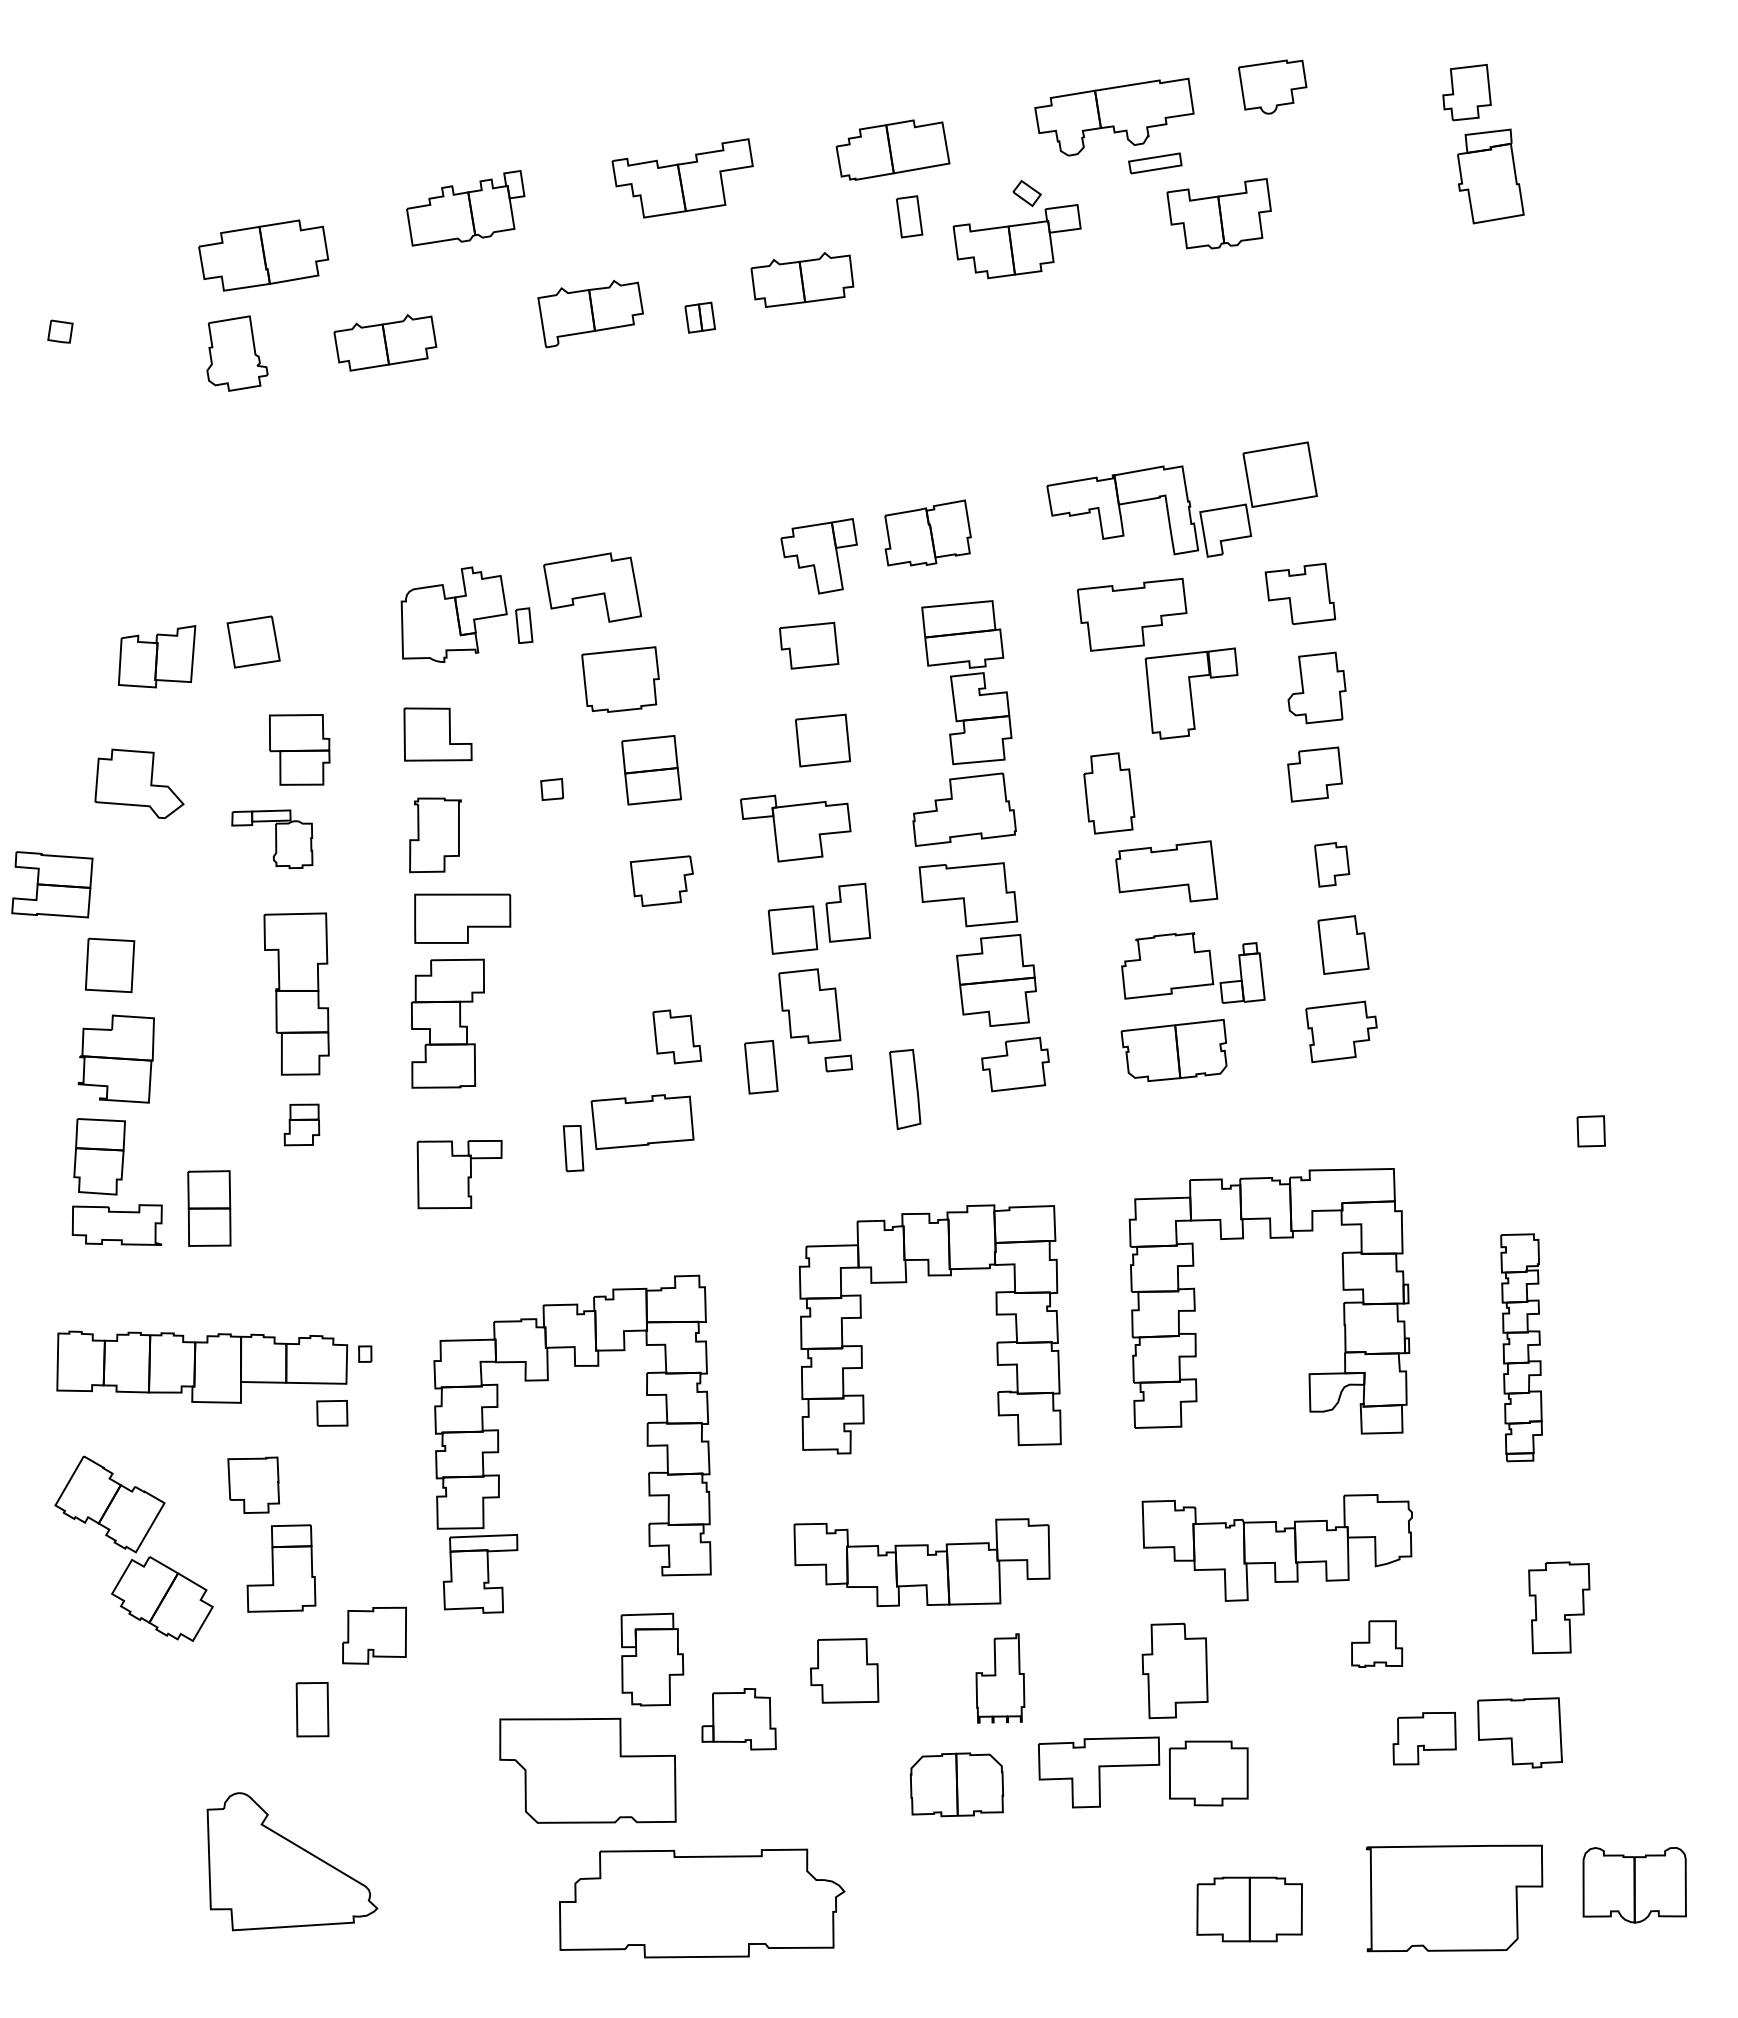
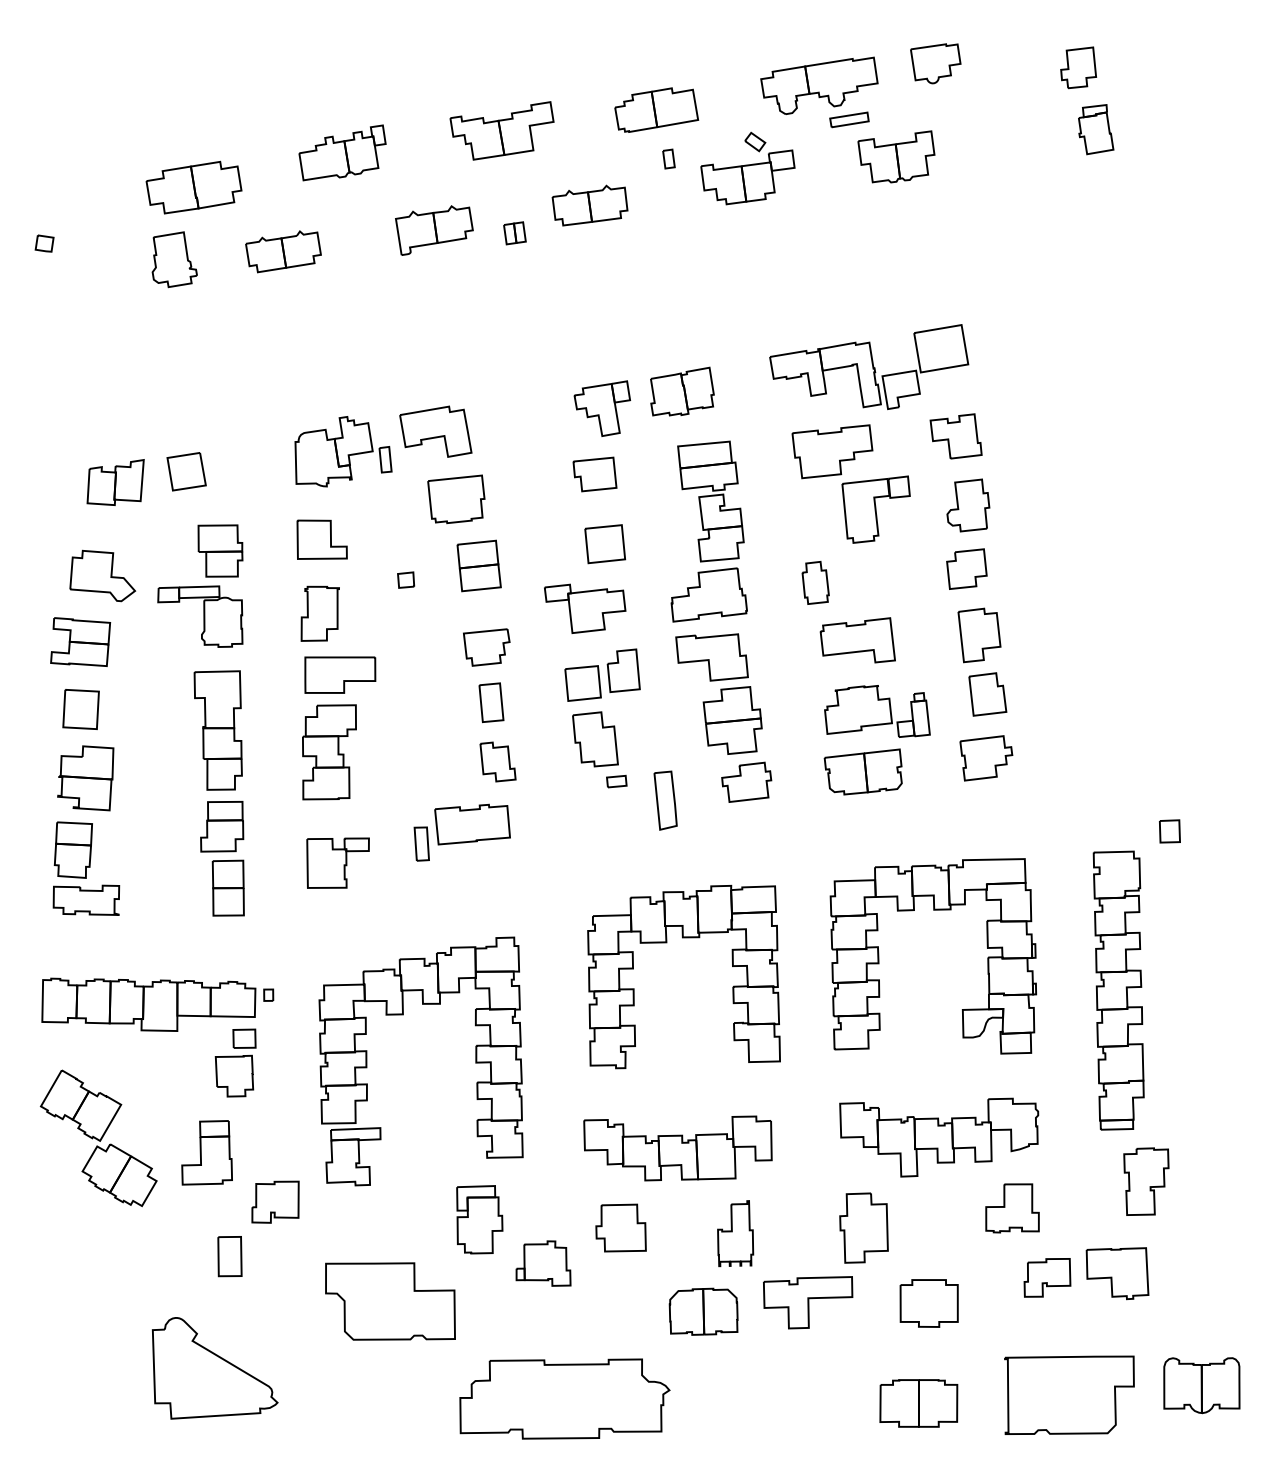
part: (1490, 176) -> (1095, 129), size x0.71
part: (909, 216) -> (668, 158), size x0.62
part: (1109, 792) -> (815, 582), size x0.71
part: (272, 839) -> (200, 616), size x1.43
part: (1331, 864) -> (978, 635), size x1.67
part: (52, 884) -> (80, 641), moved
part: (761, 1067) -> (491, 702), moved
part: (301, 1124) -> (221, 826), size x1.67
part: (209, 1208) -> (228, 888), moved
part: (1521, 1347) -> (1118, 990), size x1.67
part: (253, 1484) -> (234, 1075), moved
part: (1376, 1643) -> (1012, 1207), size x1.43
part: (587, 1770) -> (390, 1301), moved
part: (1208, 1773) -> (928, 1303), moved
part: (702, 1903) -> (565, 1399), moved

